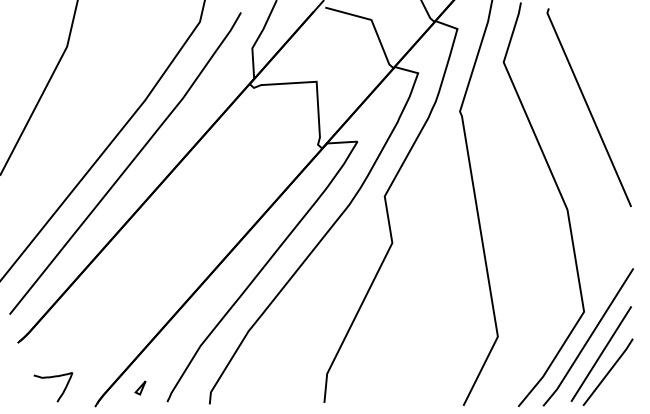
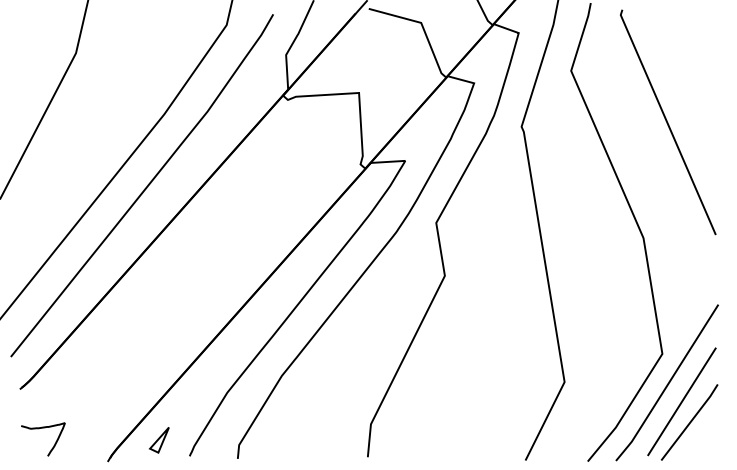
curve: (50, 378) -> (40, 429), moved
part: (140, 387) -> (159, 439), size x1.67

